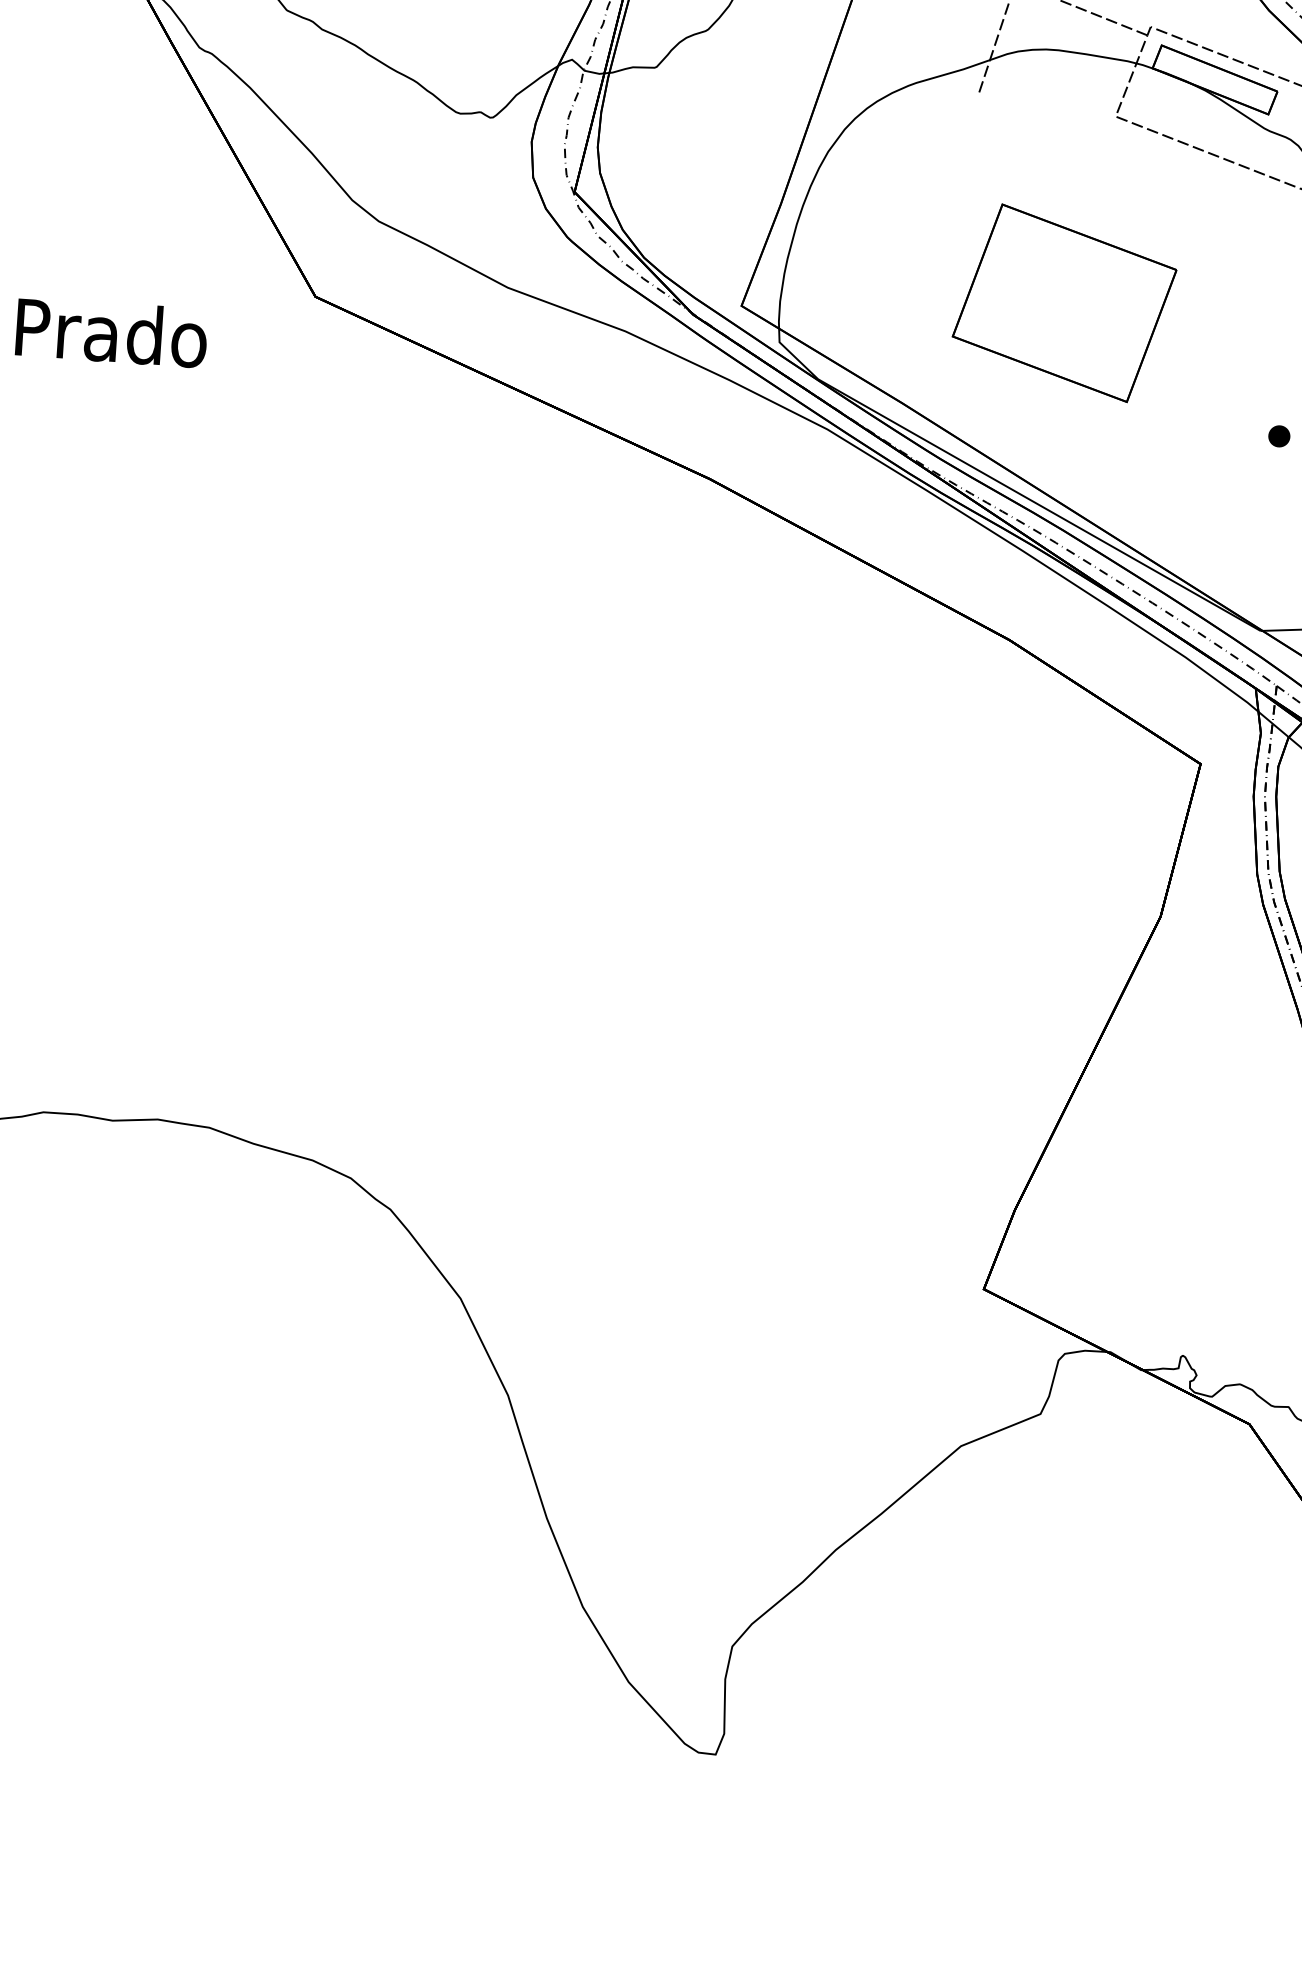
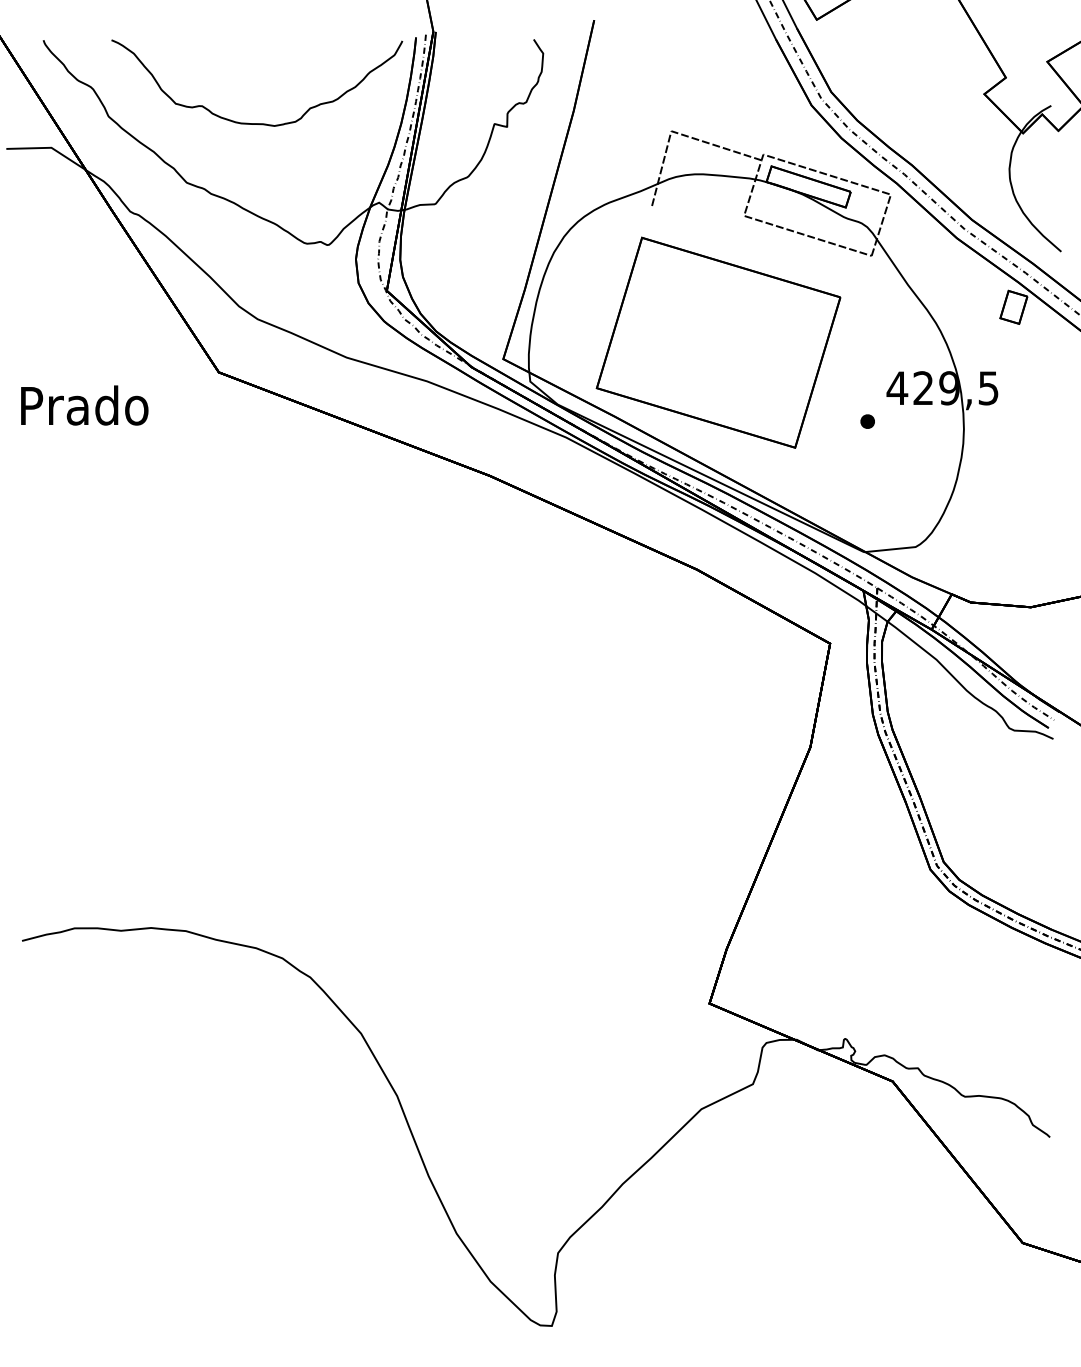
part: (1064, 303) -> (718, 342), size x1.67

